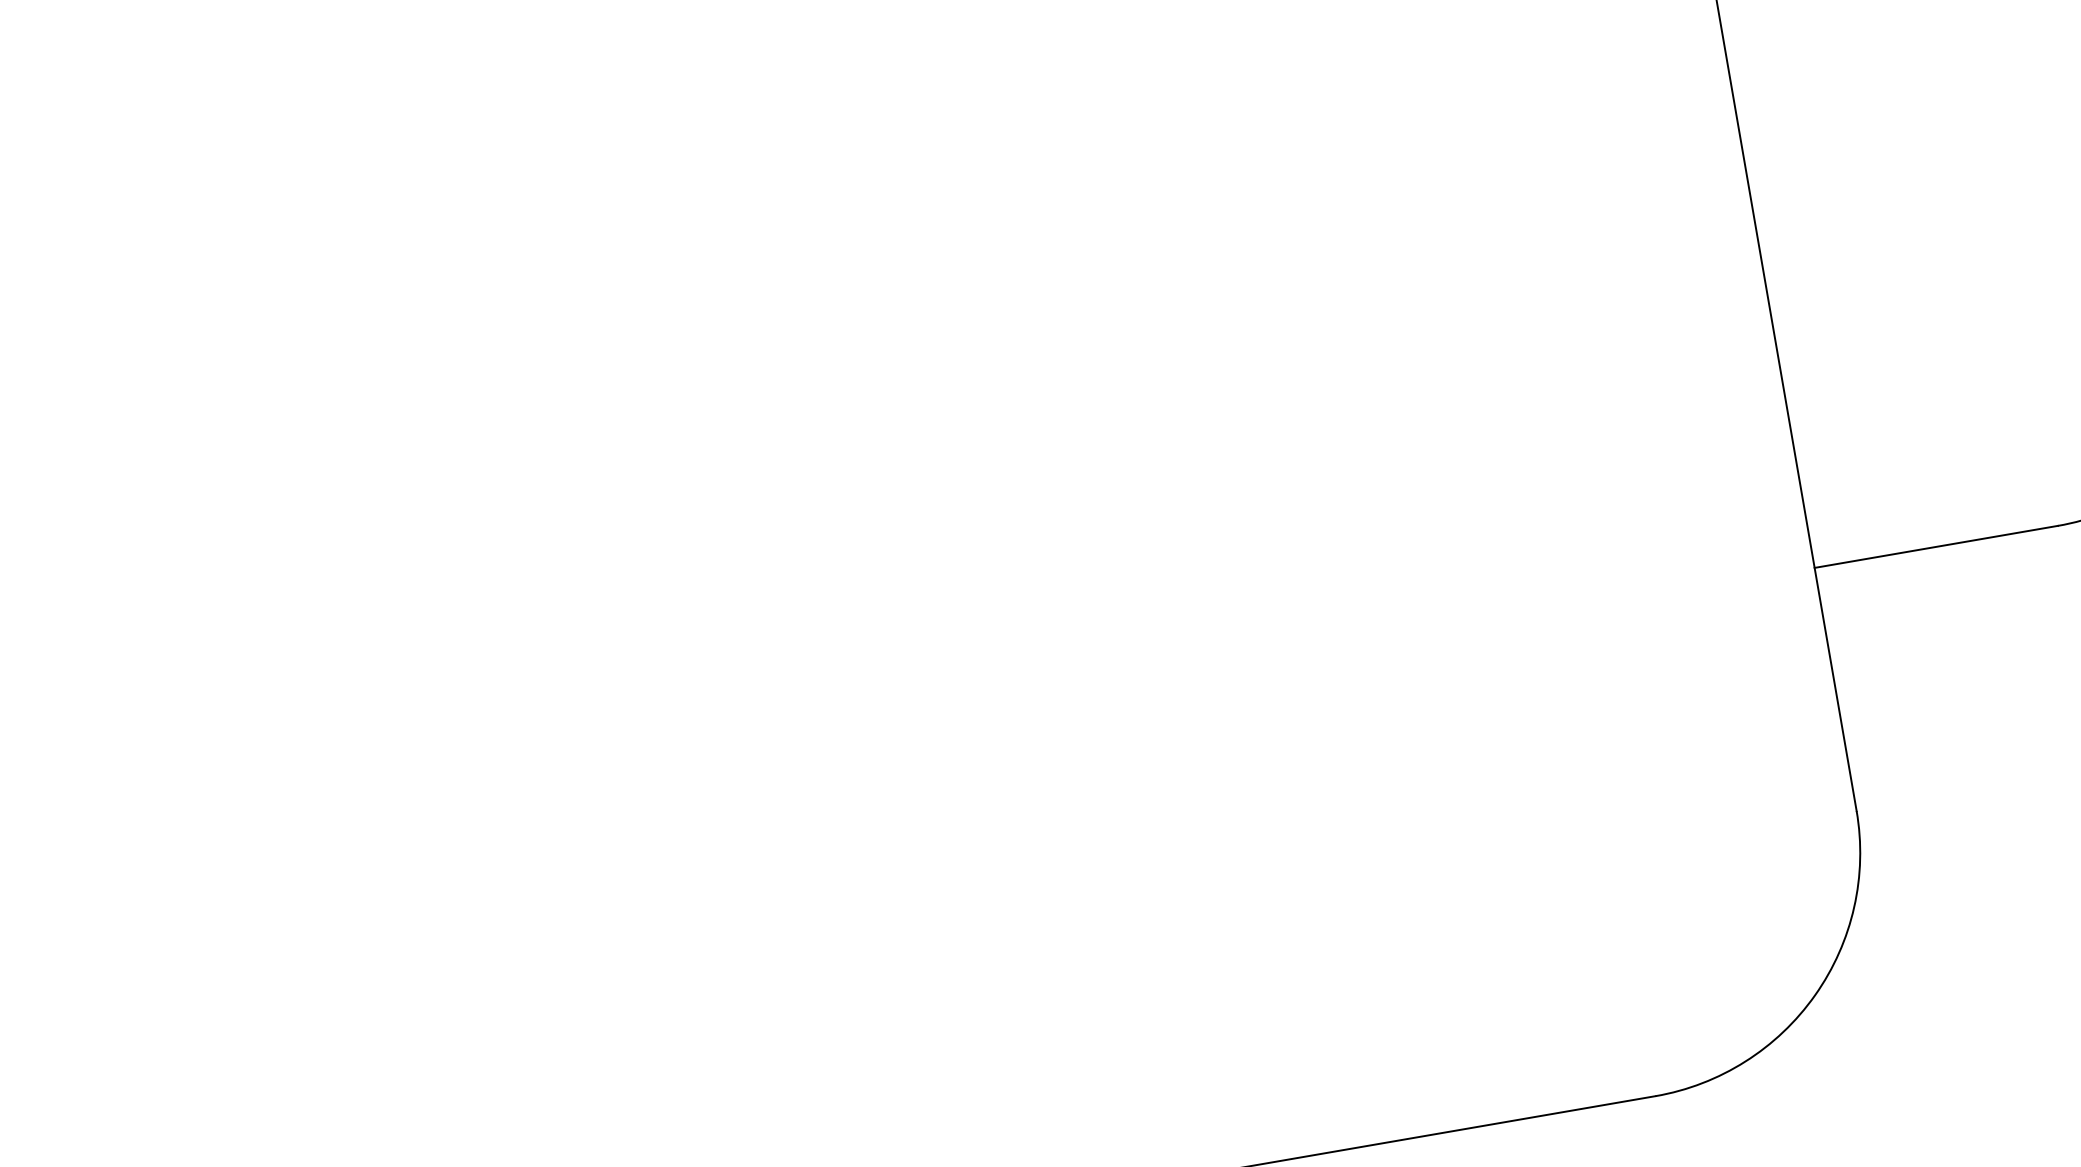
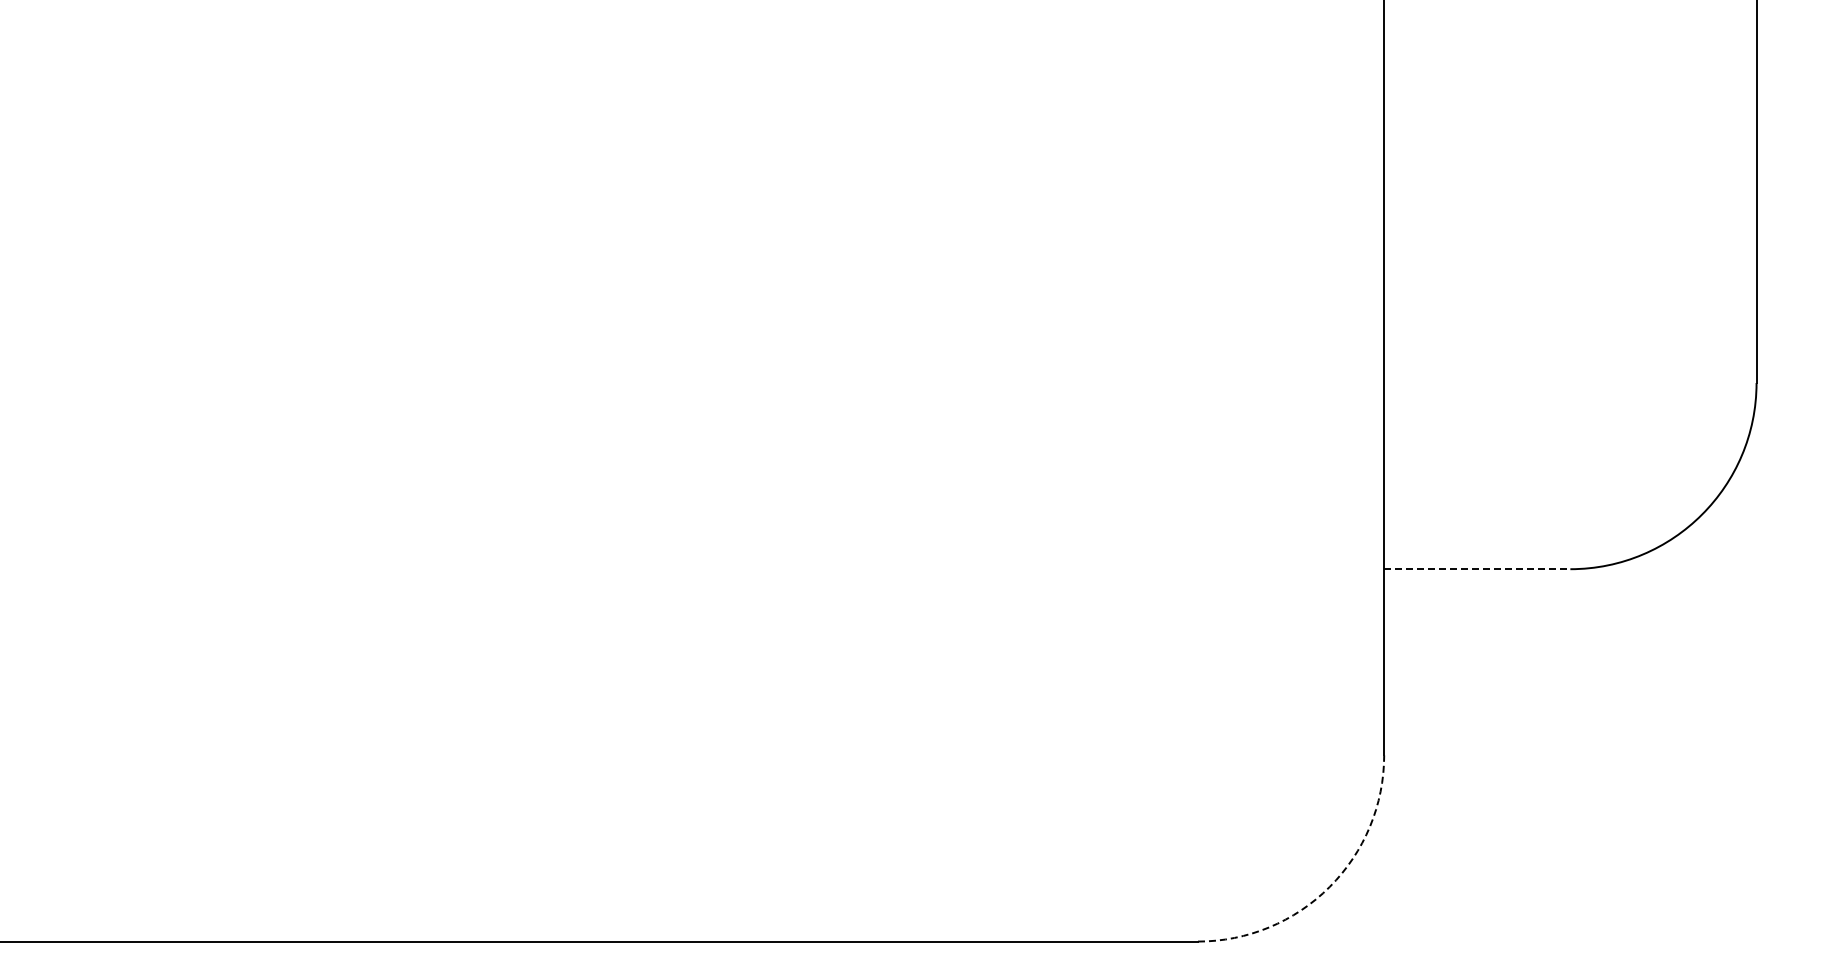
line: (1936, 547) -> (1477, 569), solid -> dashed
arc: (1815, 995) -> (1329, 887), solid -> dashed

